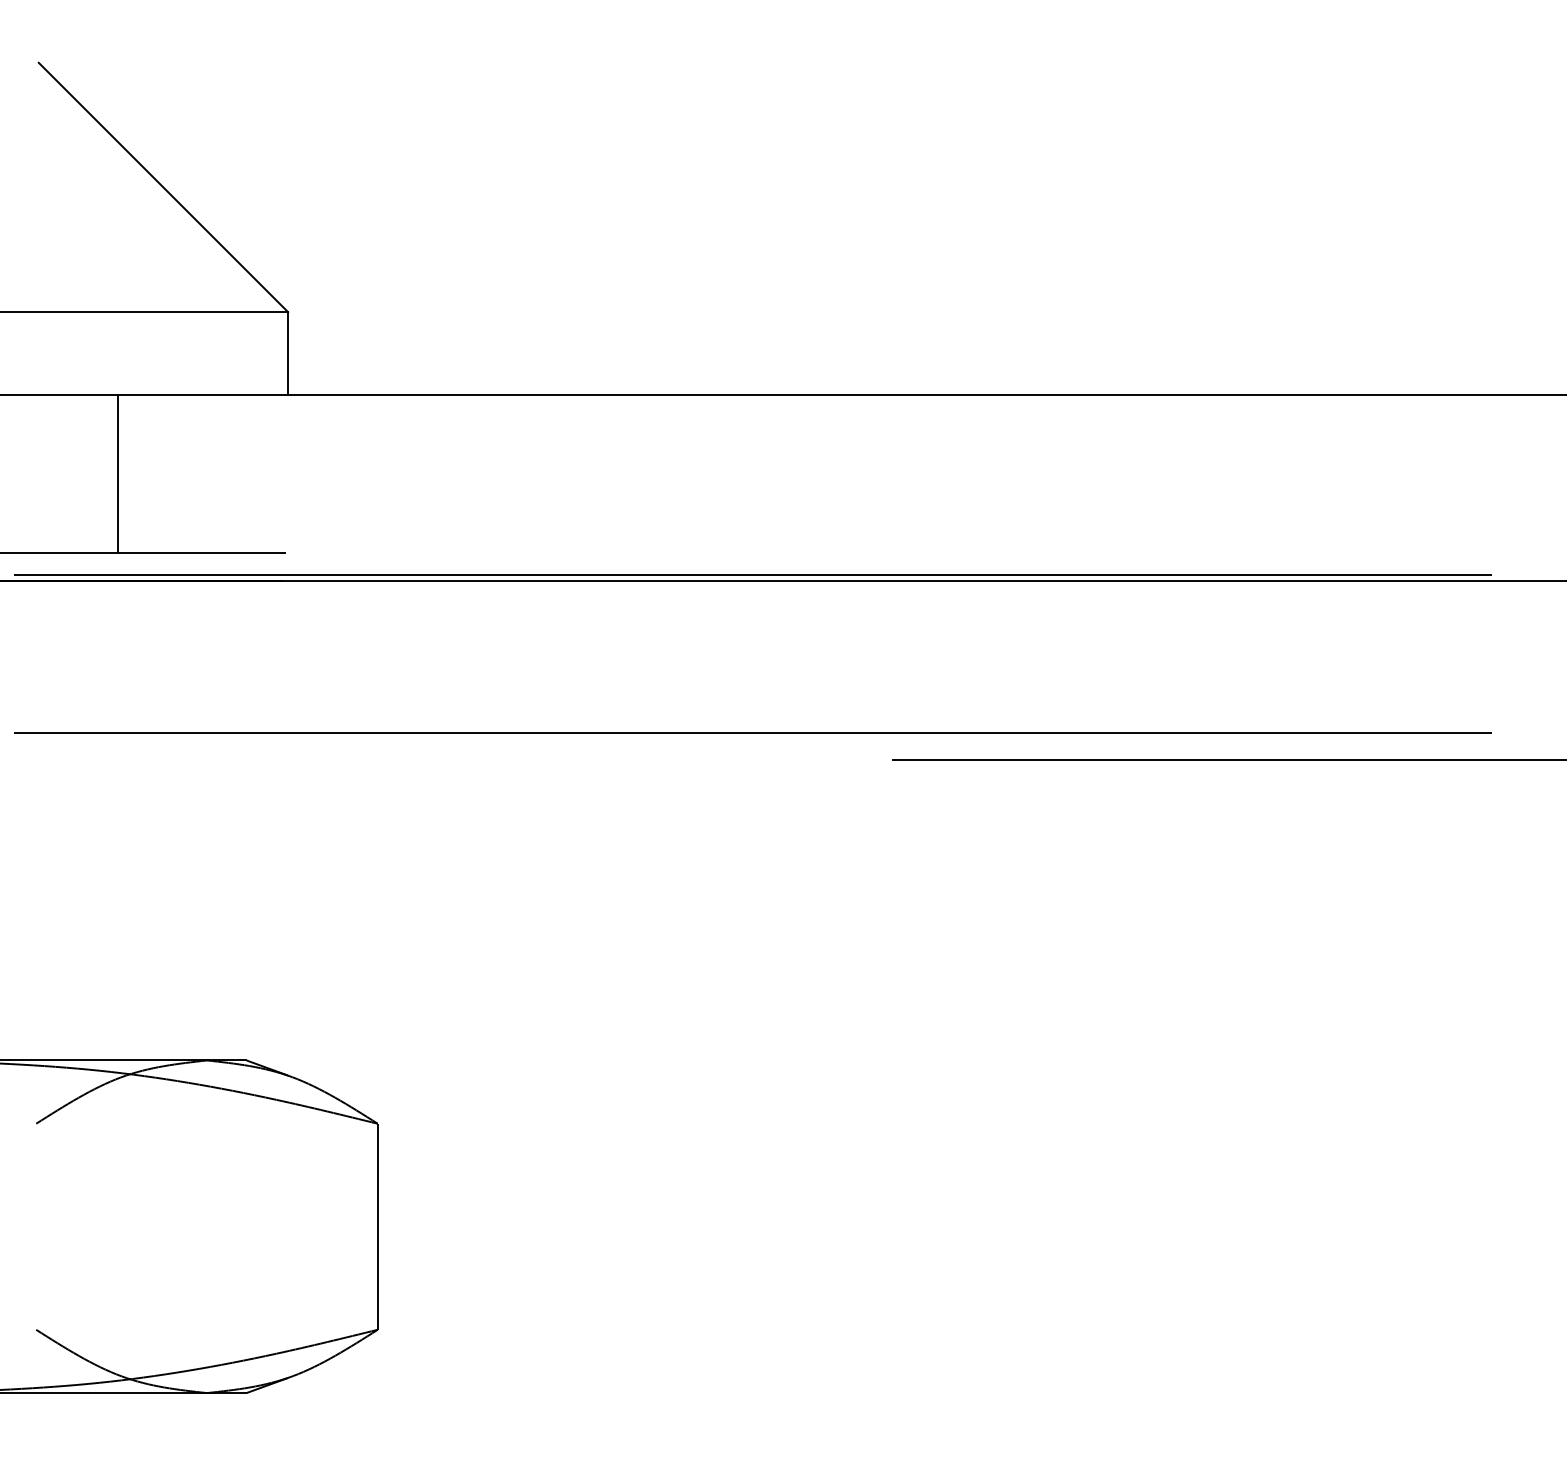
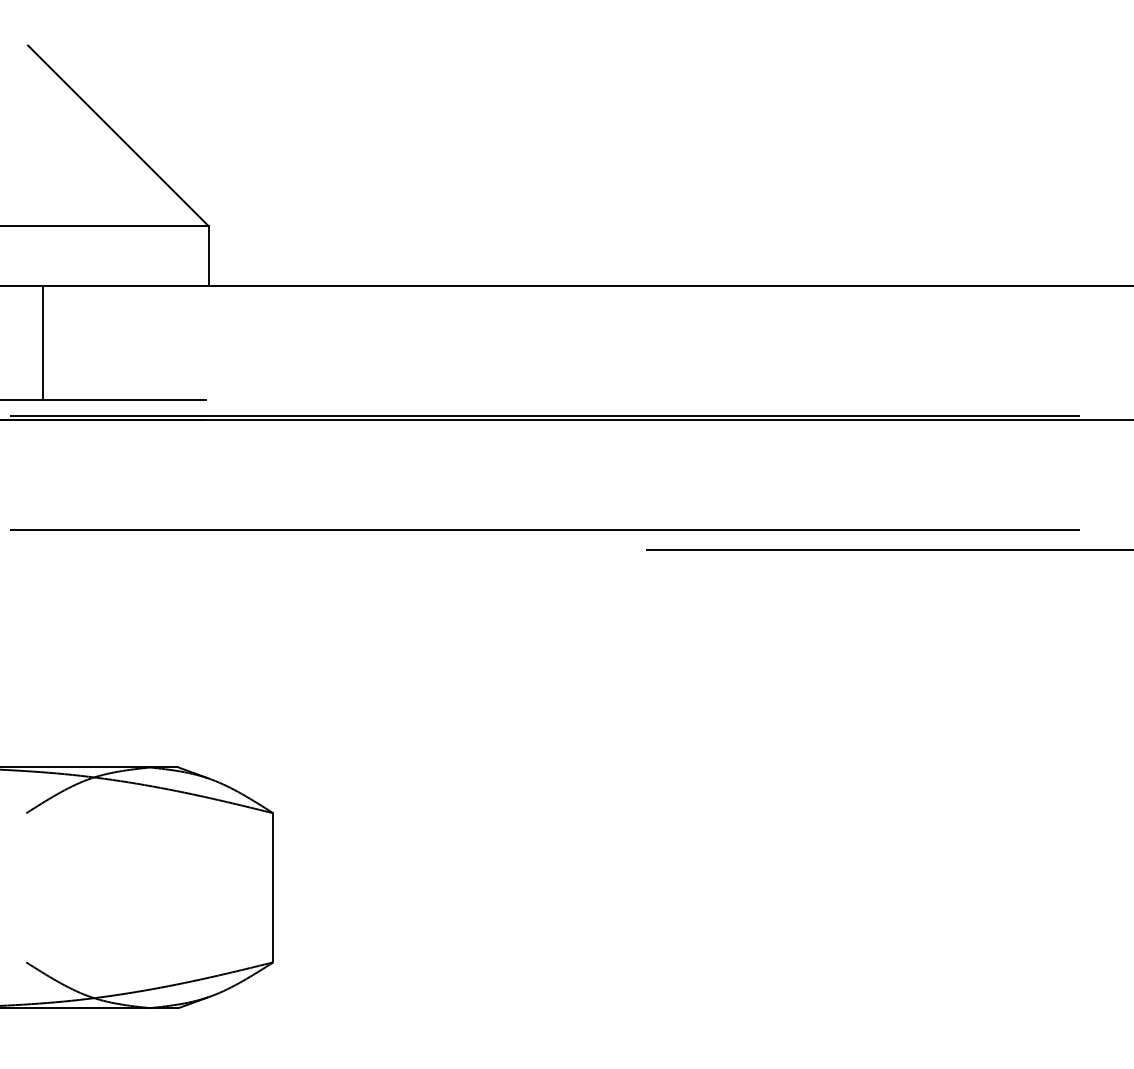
line: (117, 474) -> (42, 343), moved

